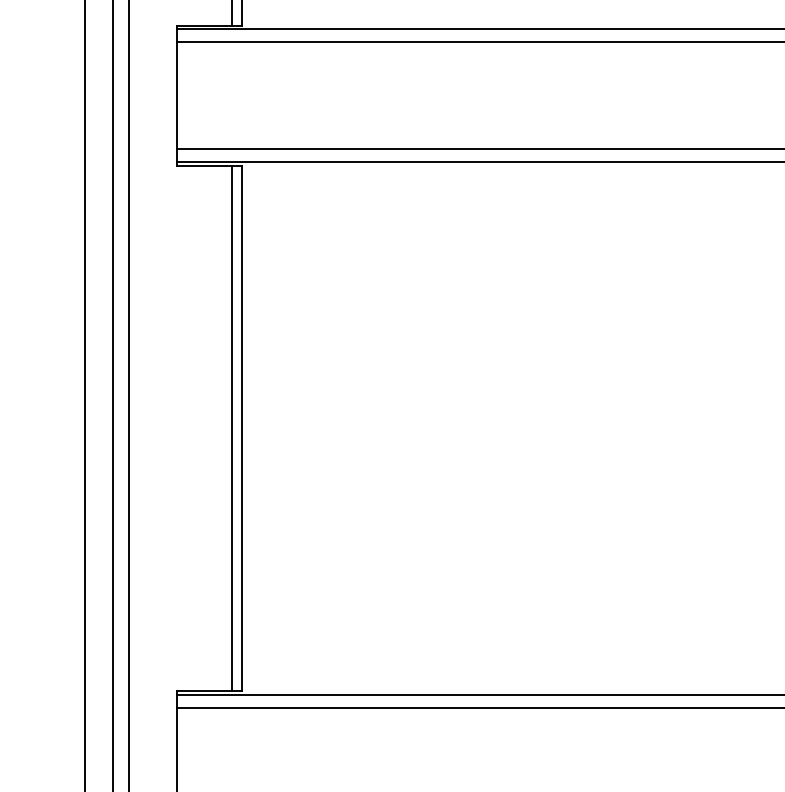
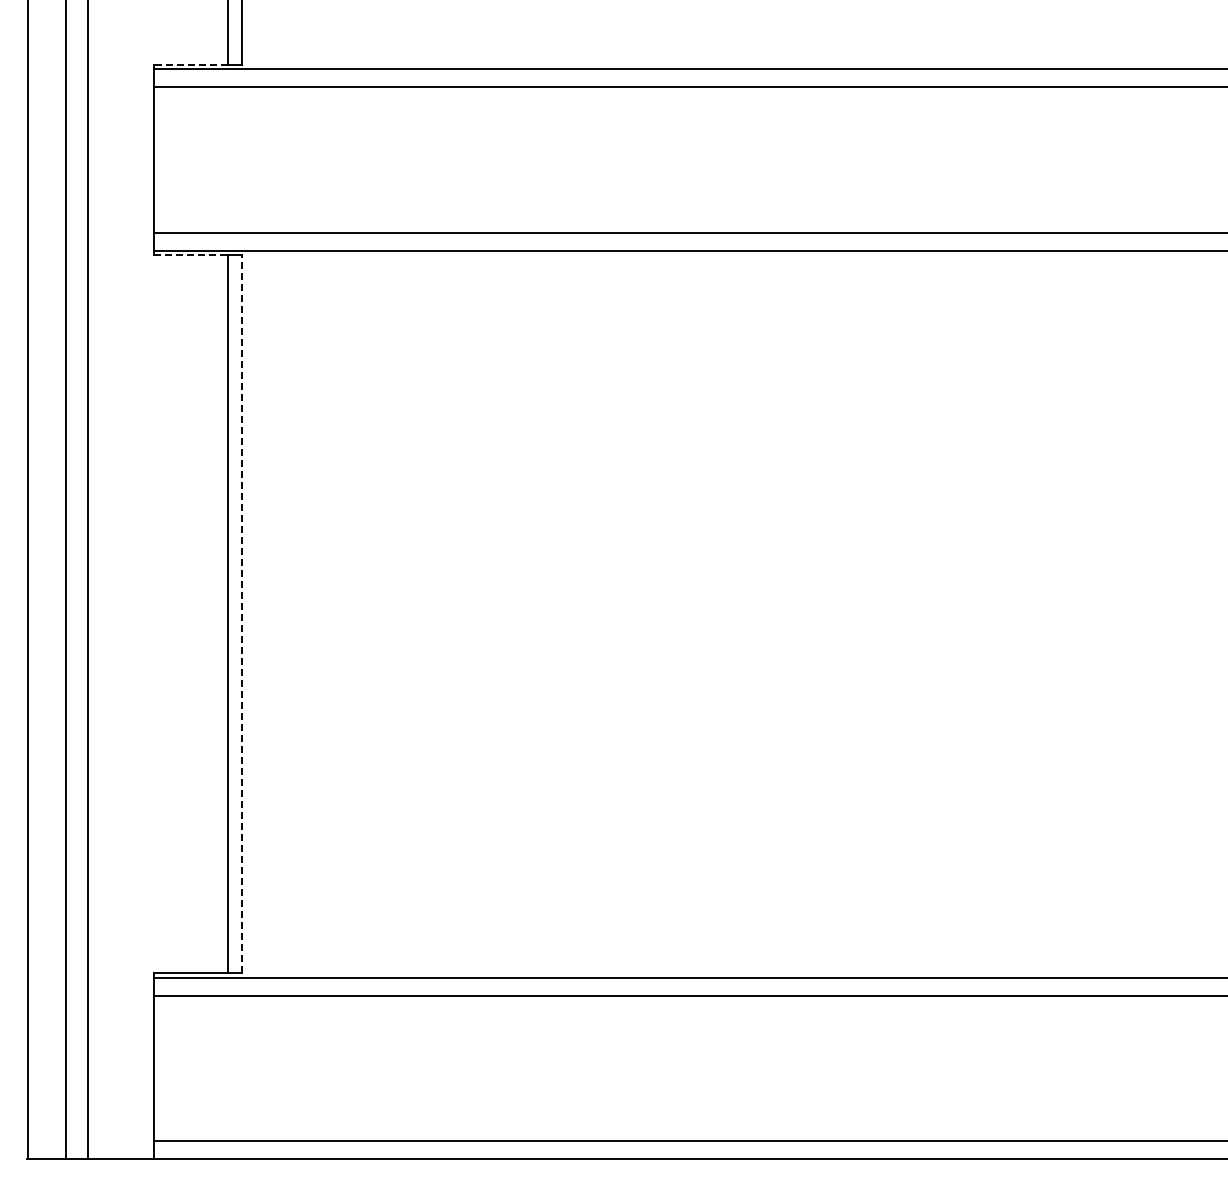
line: (204, 25) -> (190, 64), solid -> dashed
line: (205, 165) -> (191, 255), solid -> dashed
line: (241, 428) -> (241, 614), solid -> dashed

